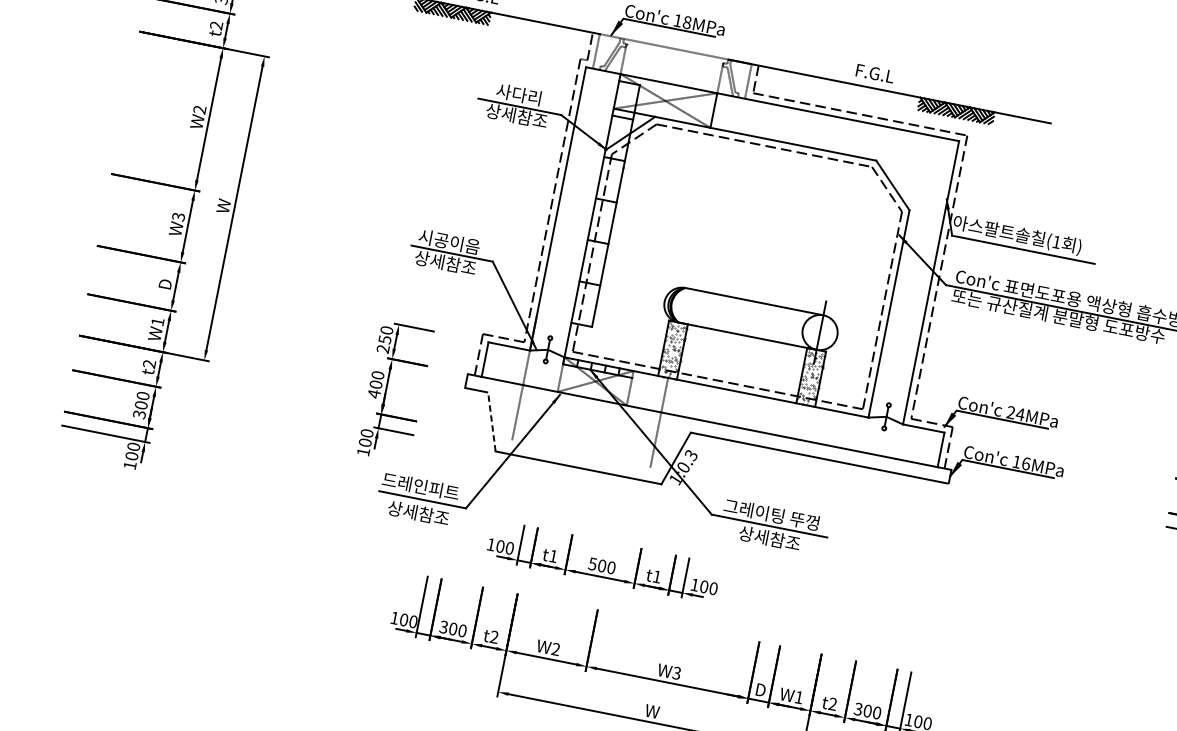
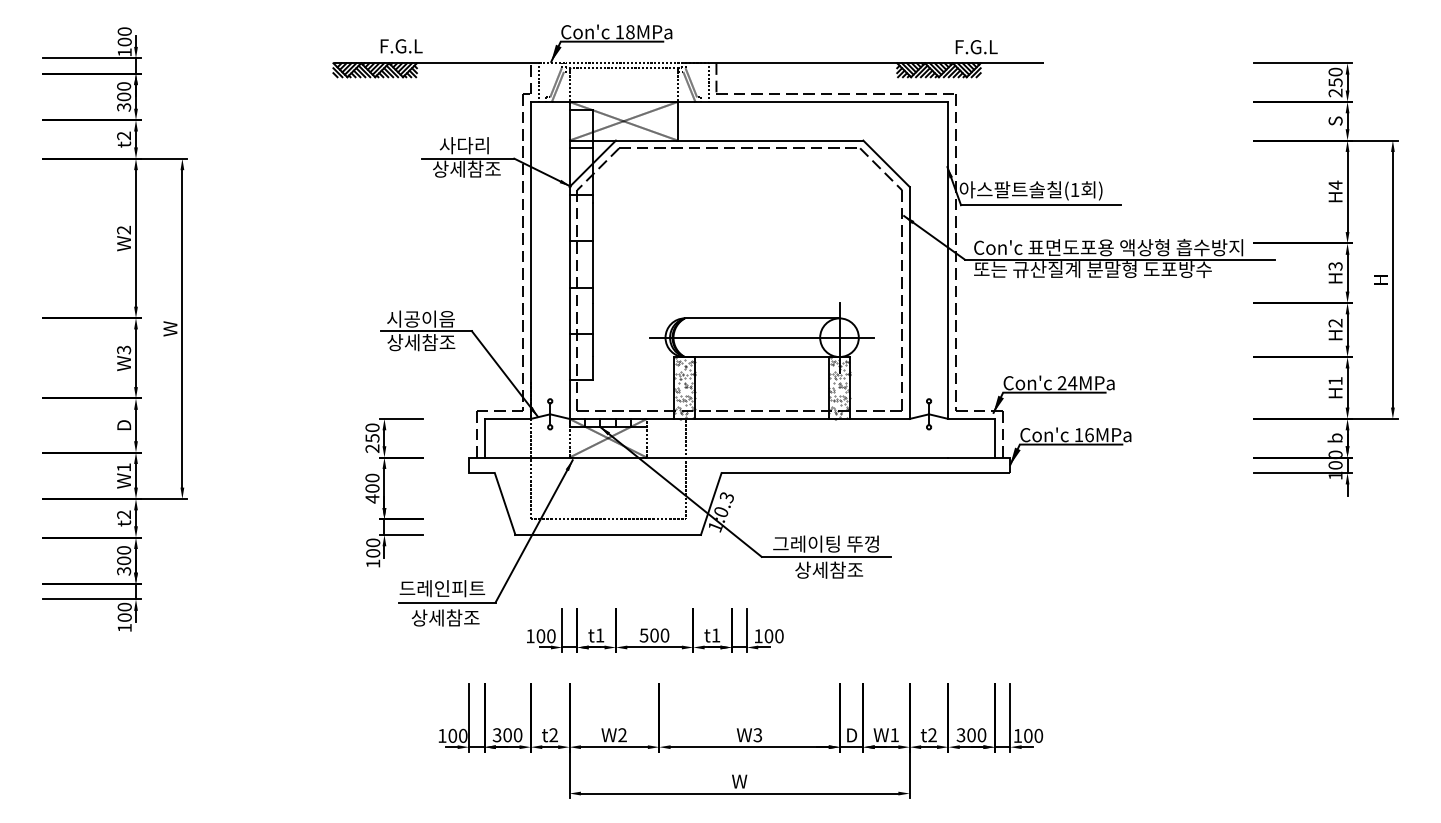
line: (674, 53) -> (623, 68), added
text: (875, 73) -> (976, 47), moved
line: (751, 318) -> (762, 337), added
line: (492, 421) -> (505, 503), dashed -> solid
line: (580, 453) -> (607, 519), added

